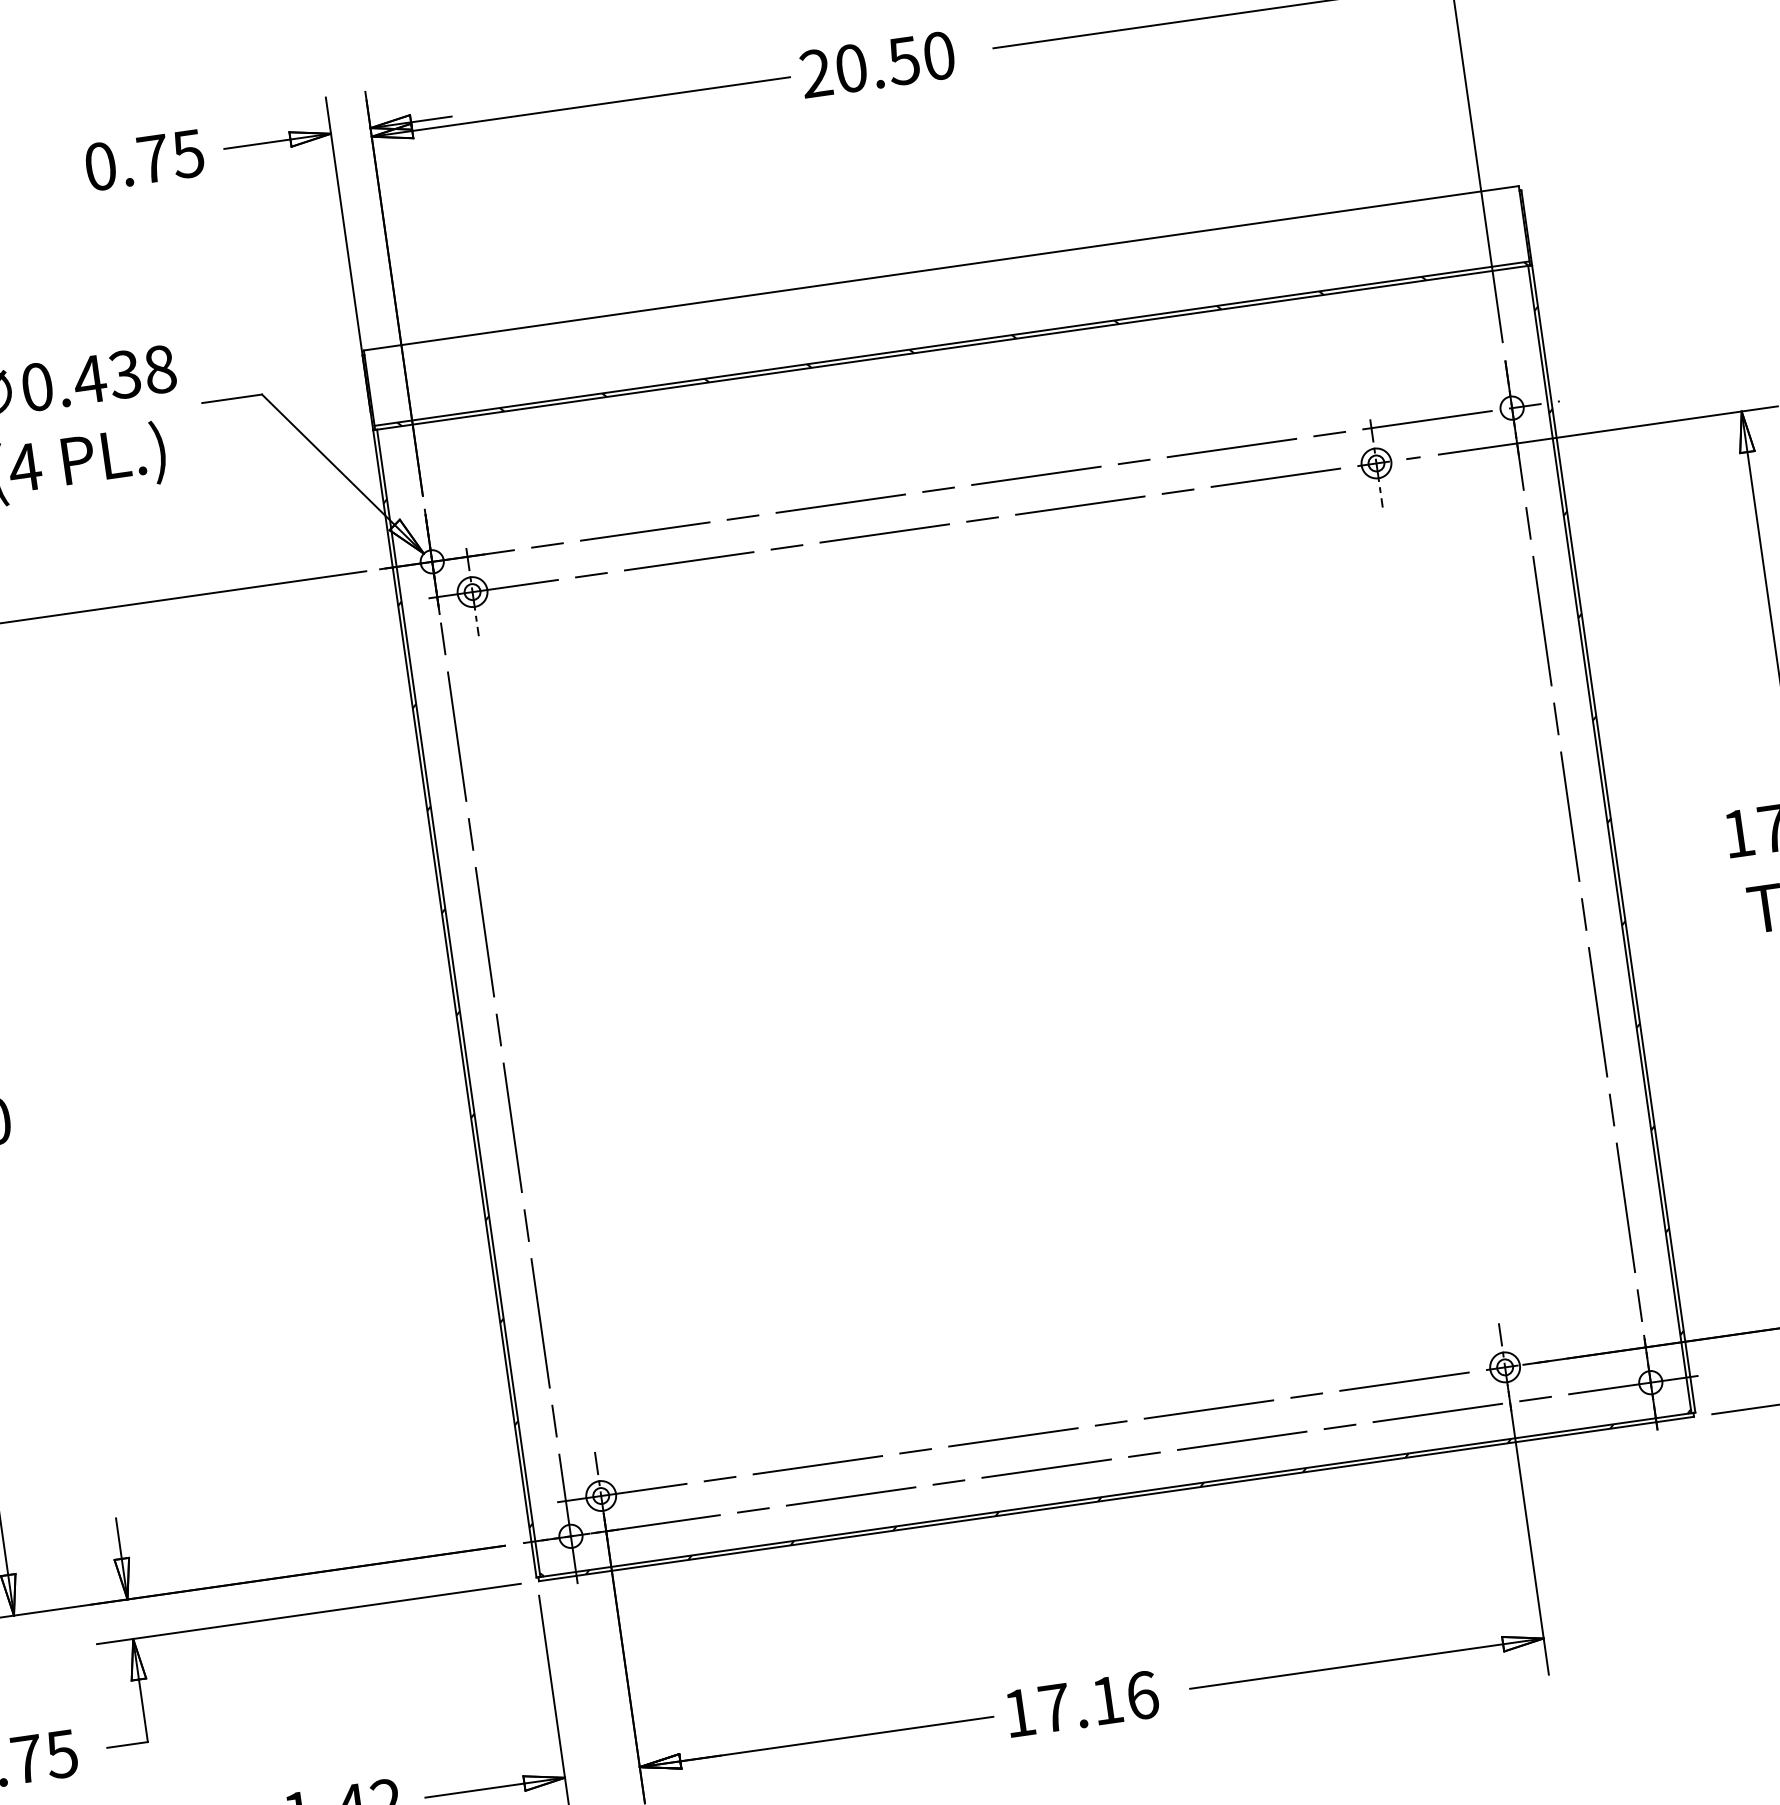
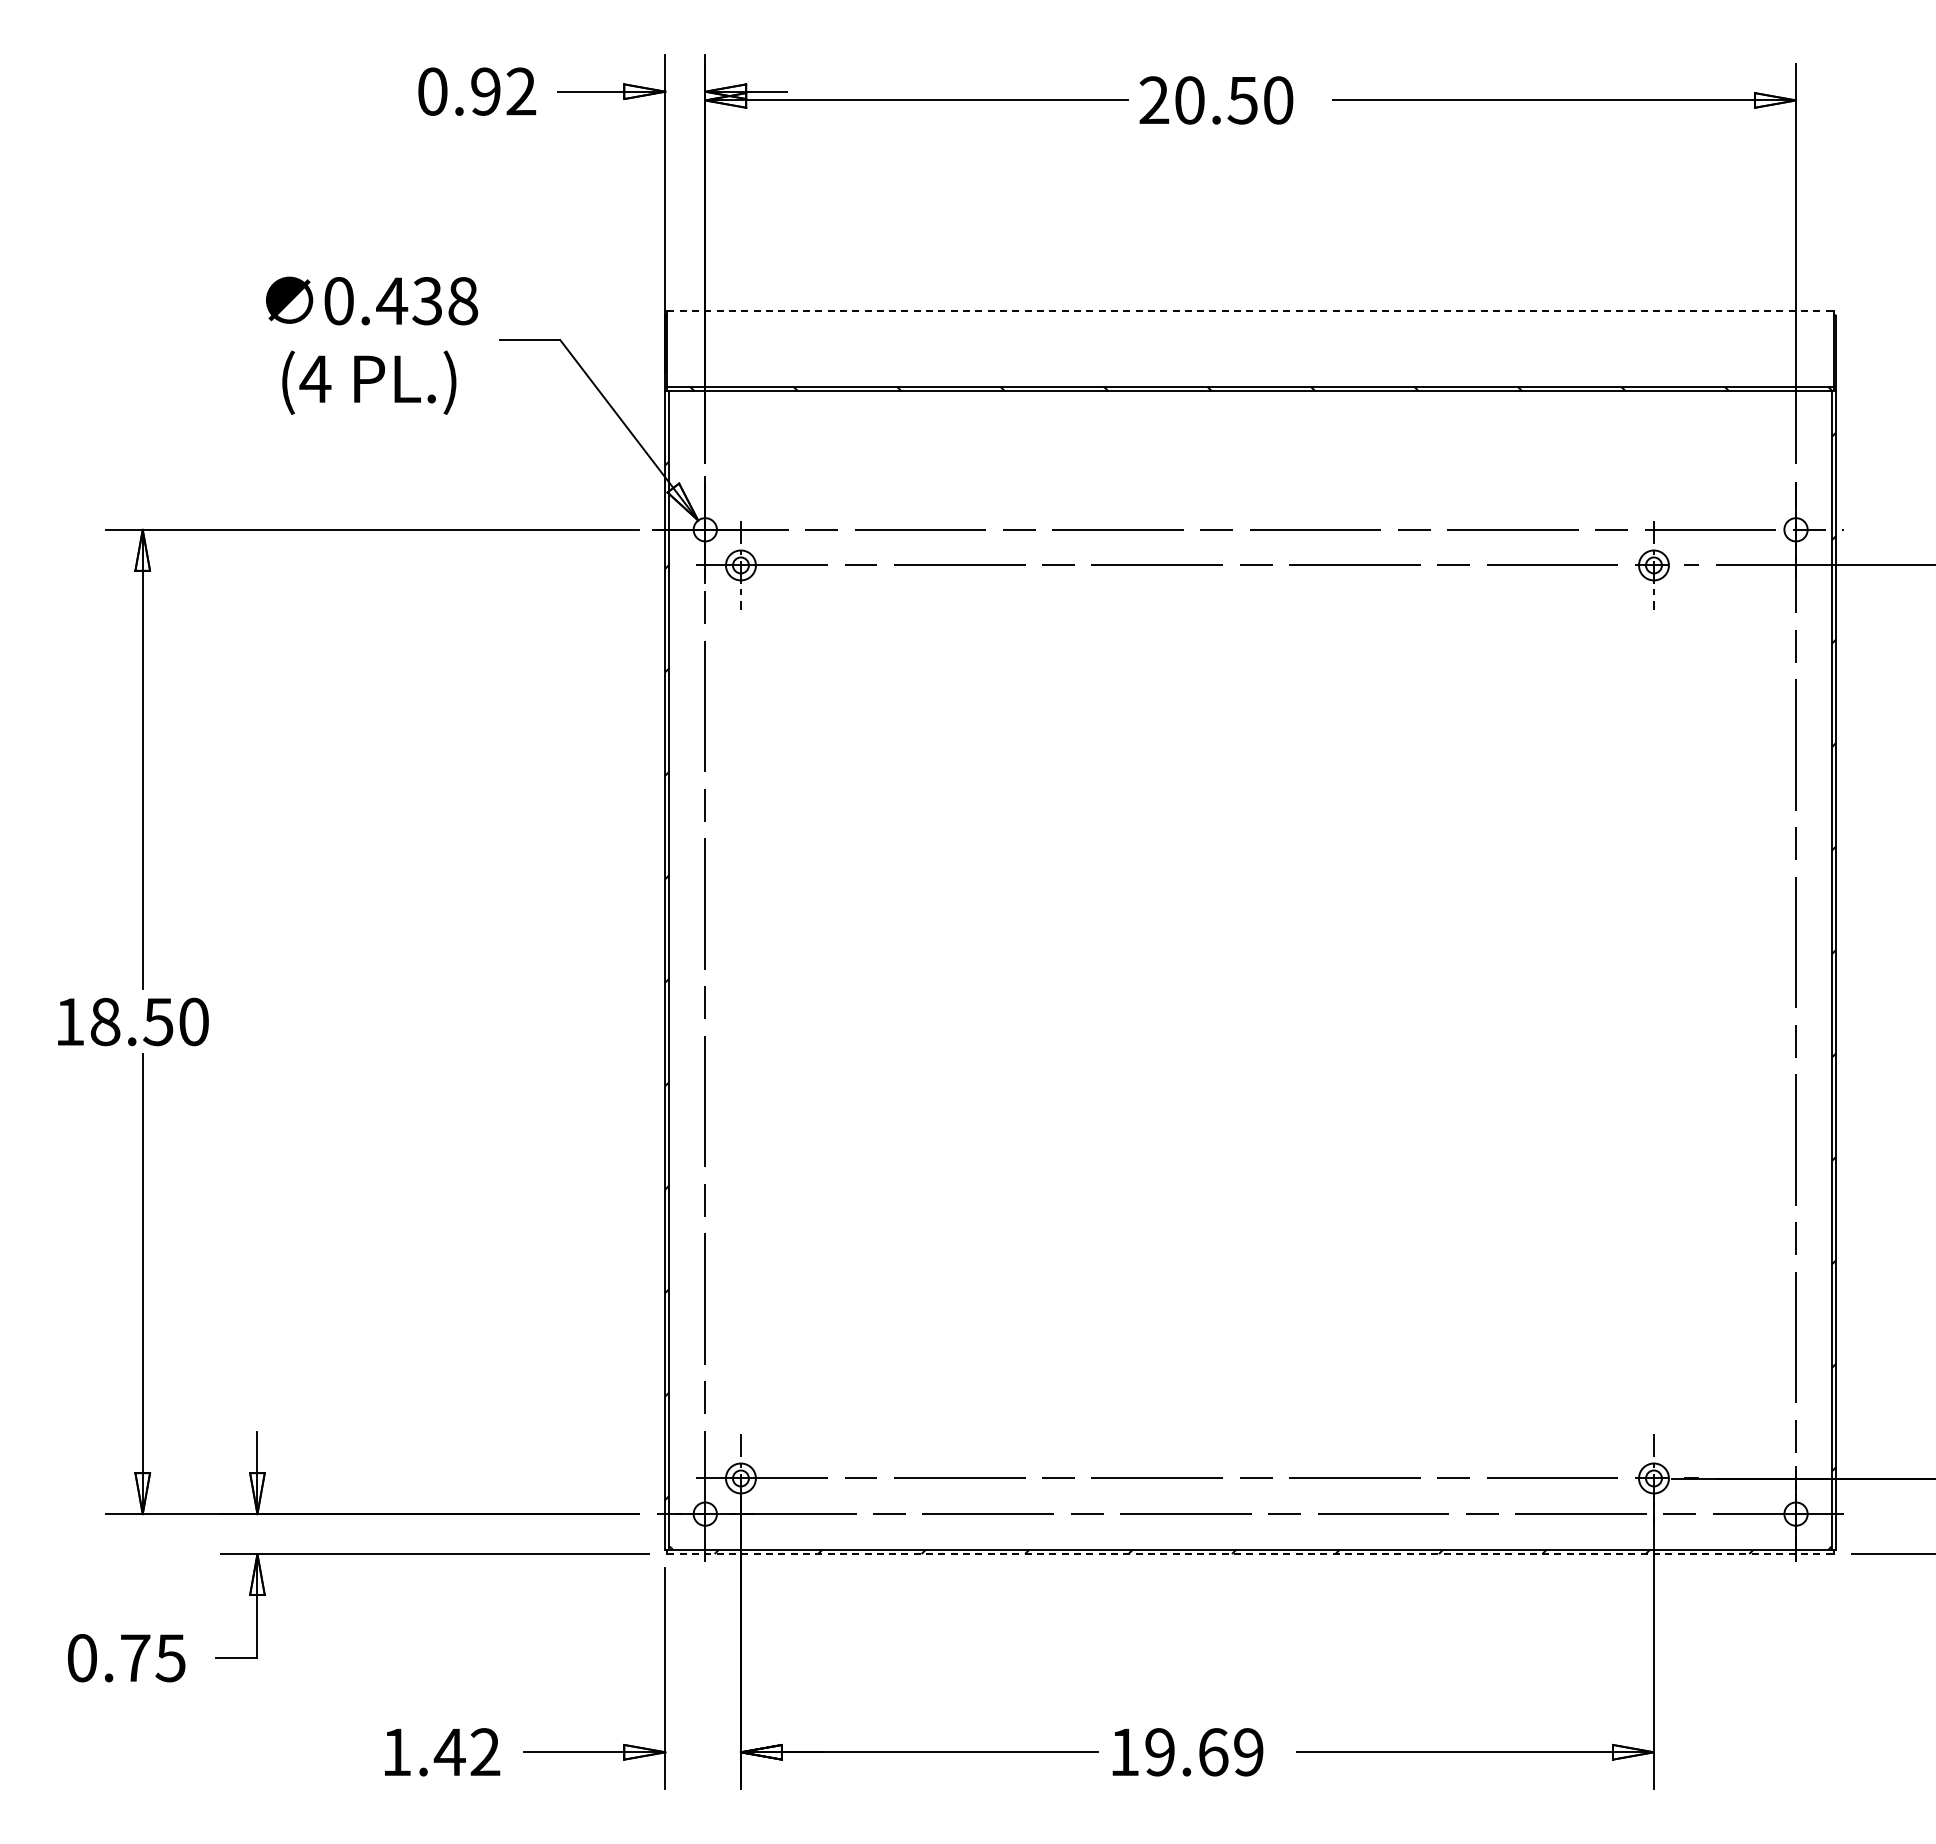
text: (170, 156) -> (503, 91), 0.75 -> 0.92
line: (942, 267) -> (1251, 310), solid -> dashed
line: (1117, 1499) -> (1251, 1554), solid -> dashed
text: (1098, 1702) -> (1204, 1752), 17.16 -> 19.69

